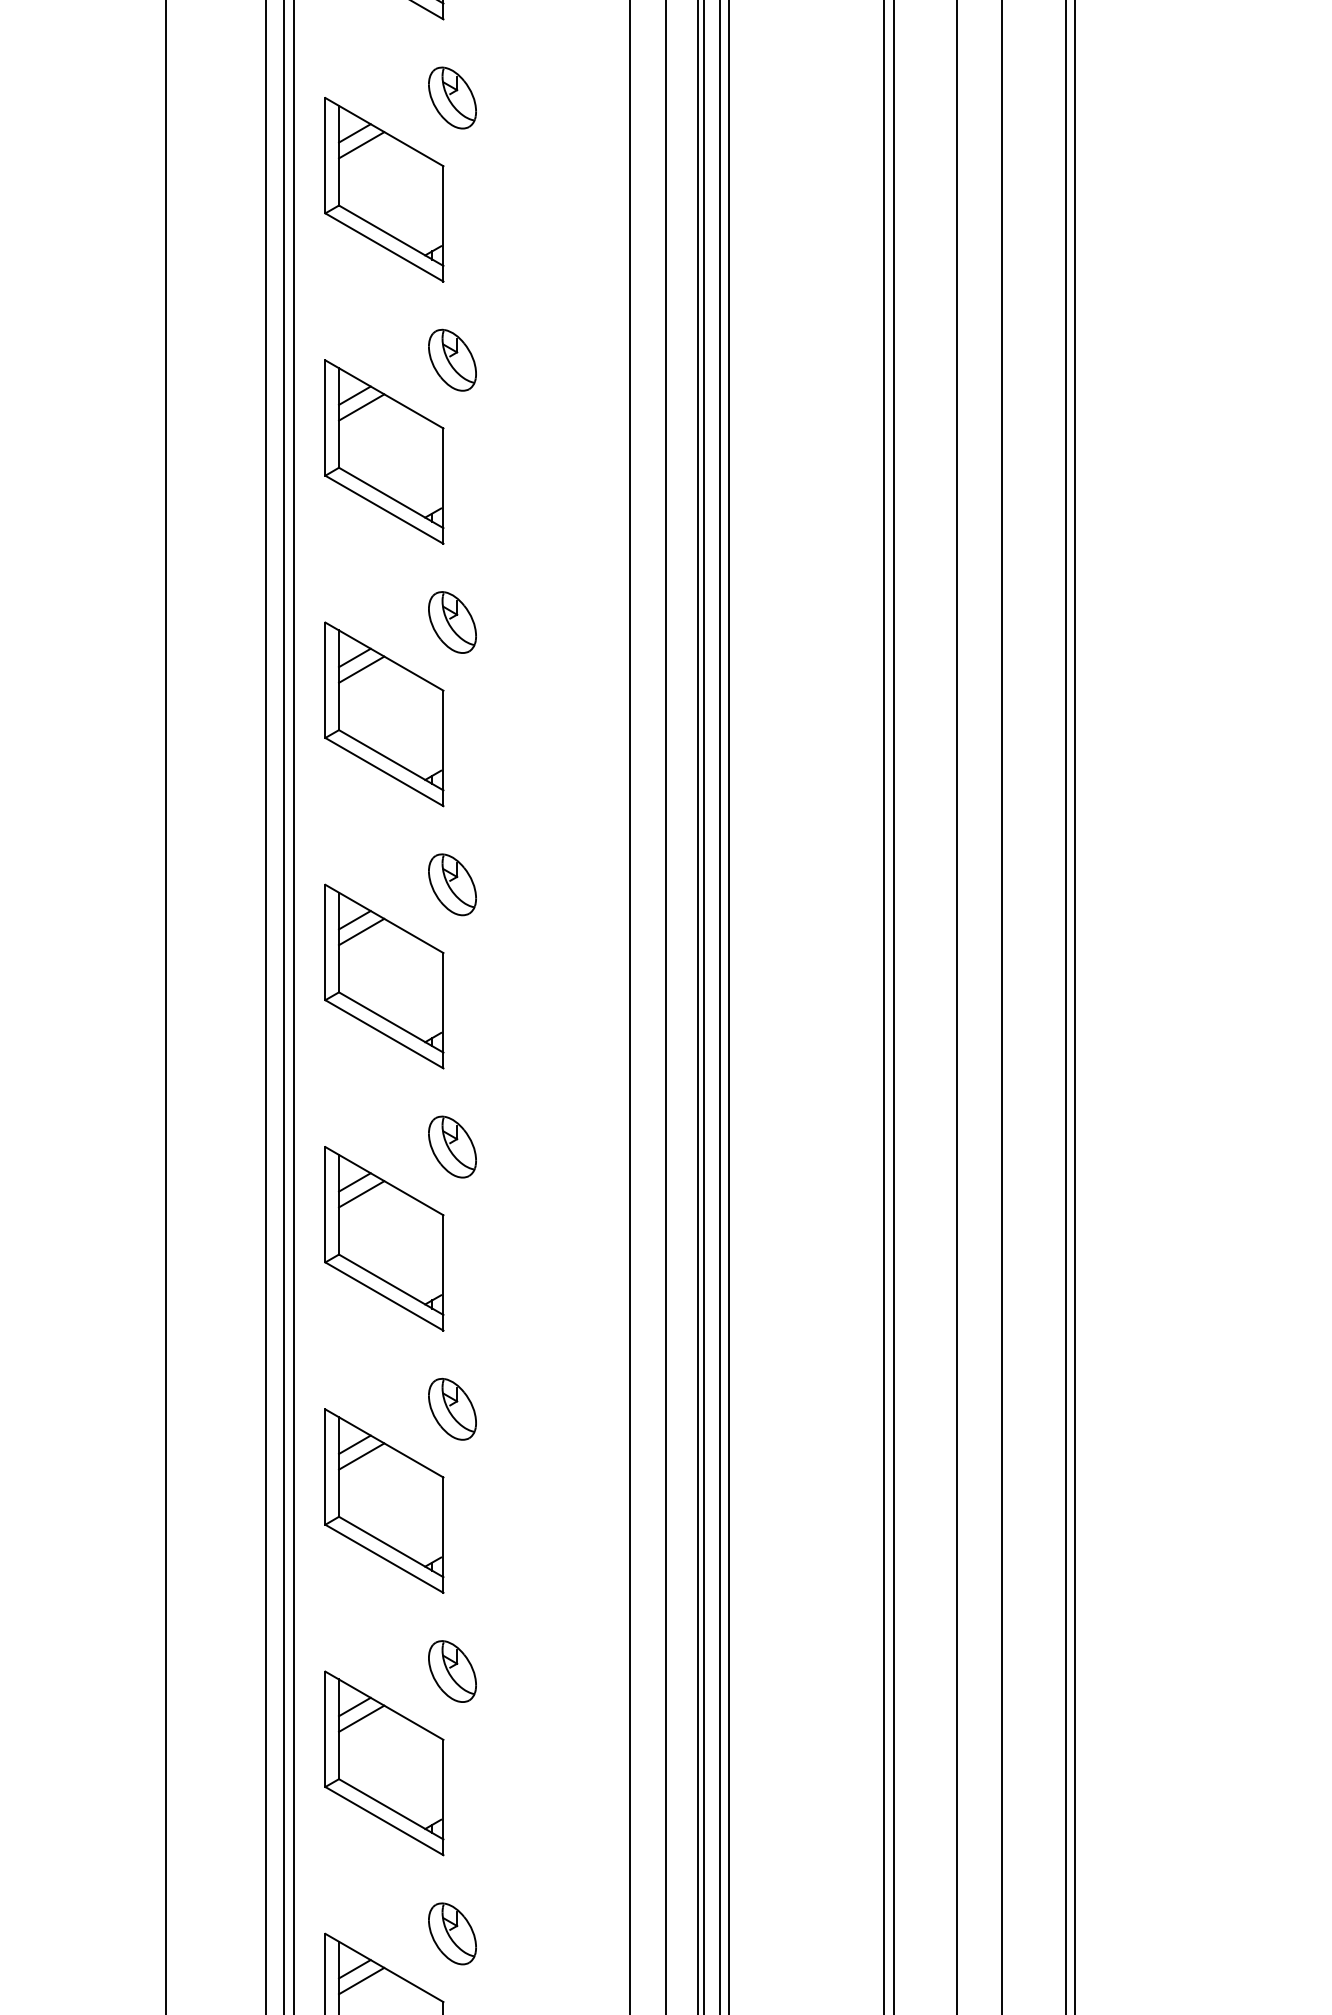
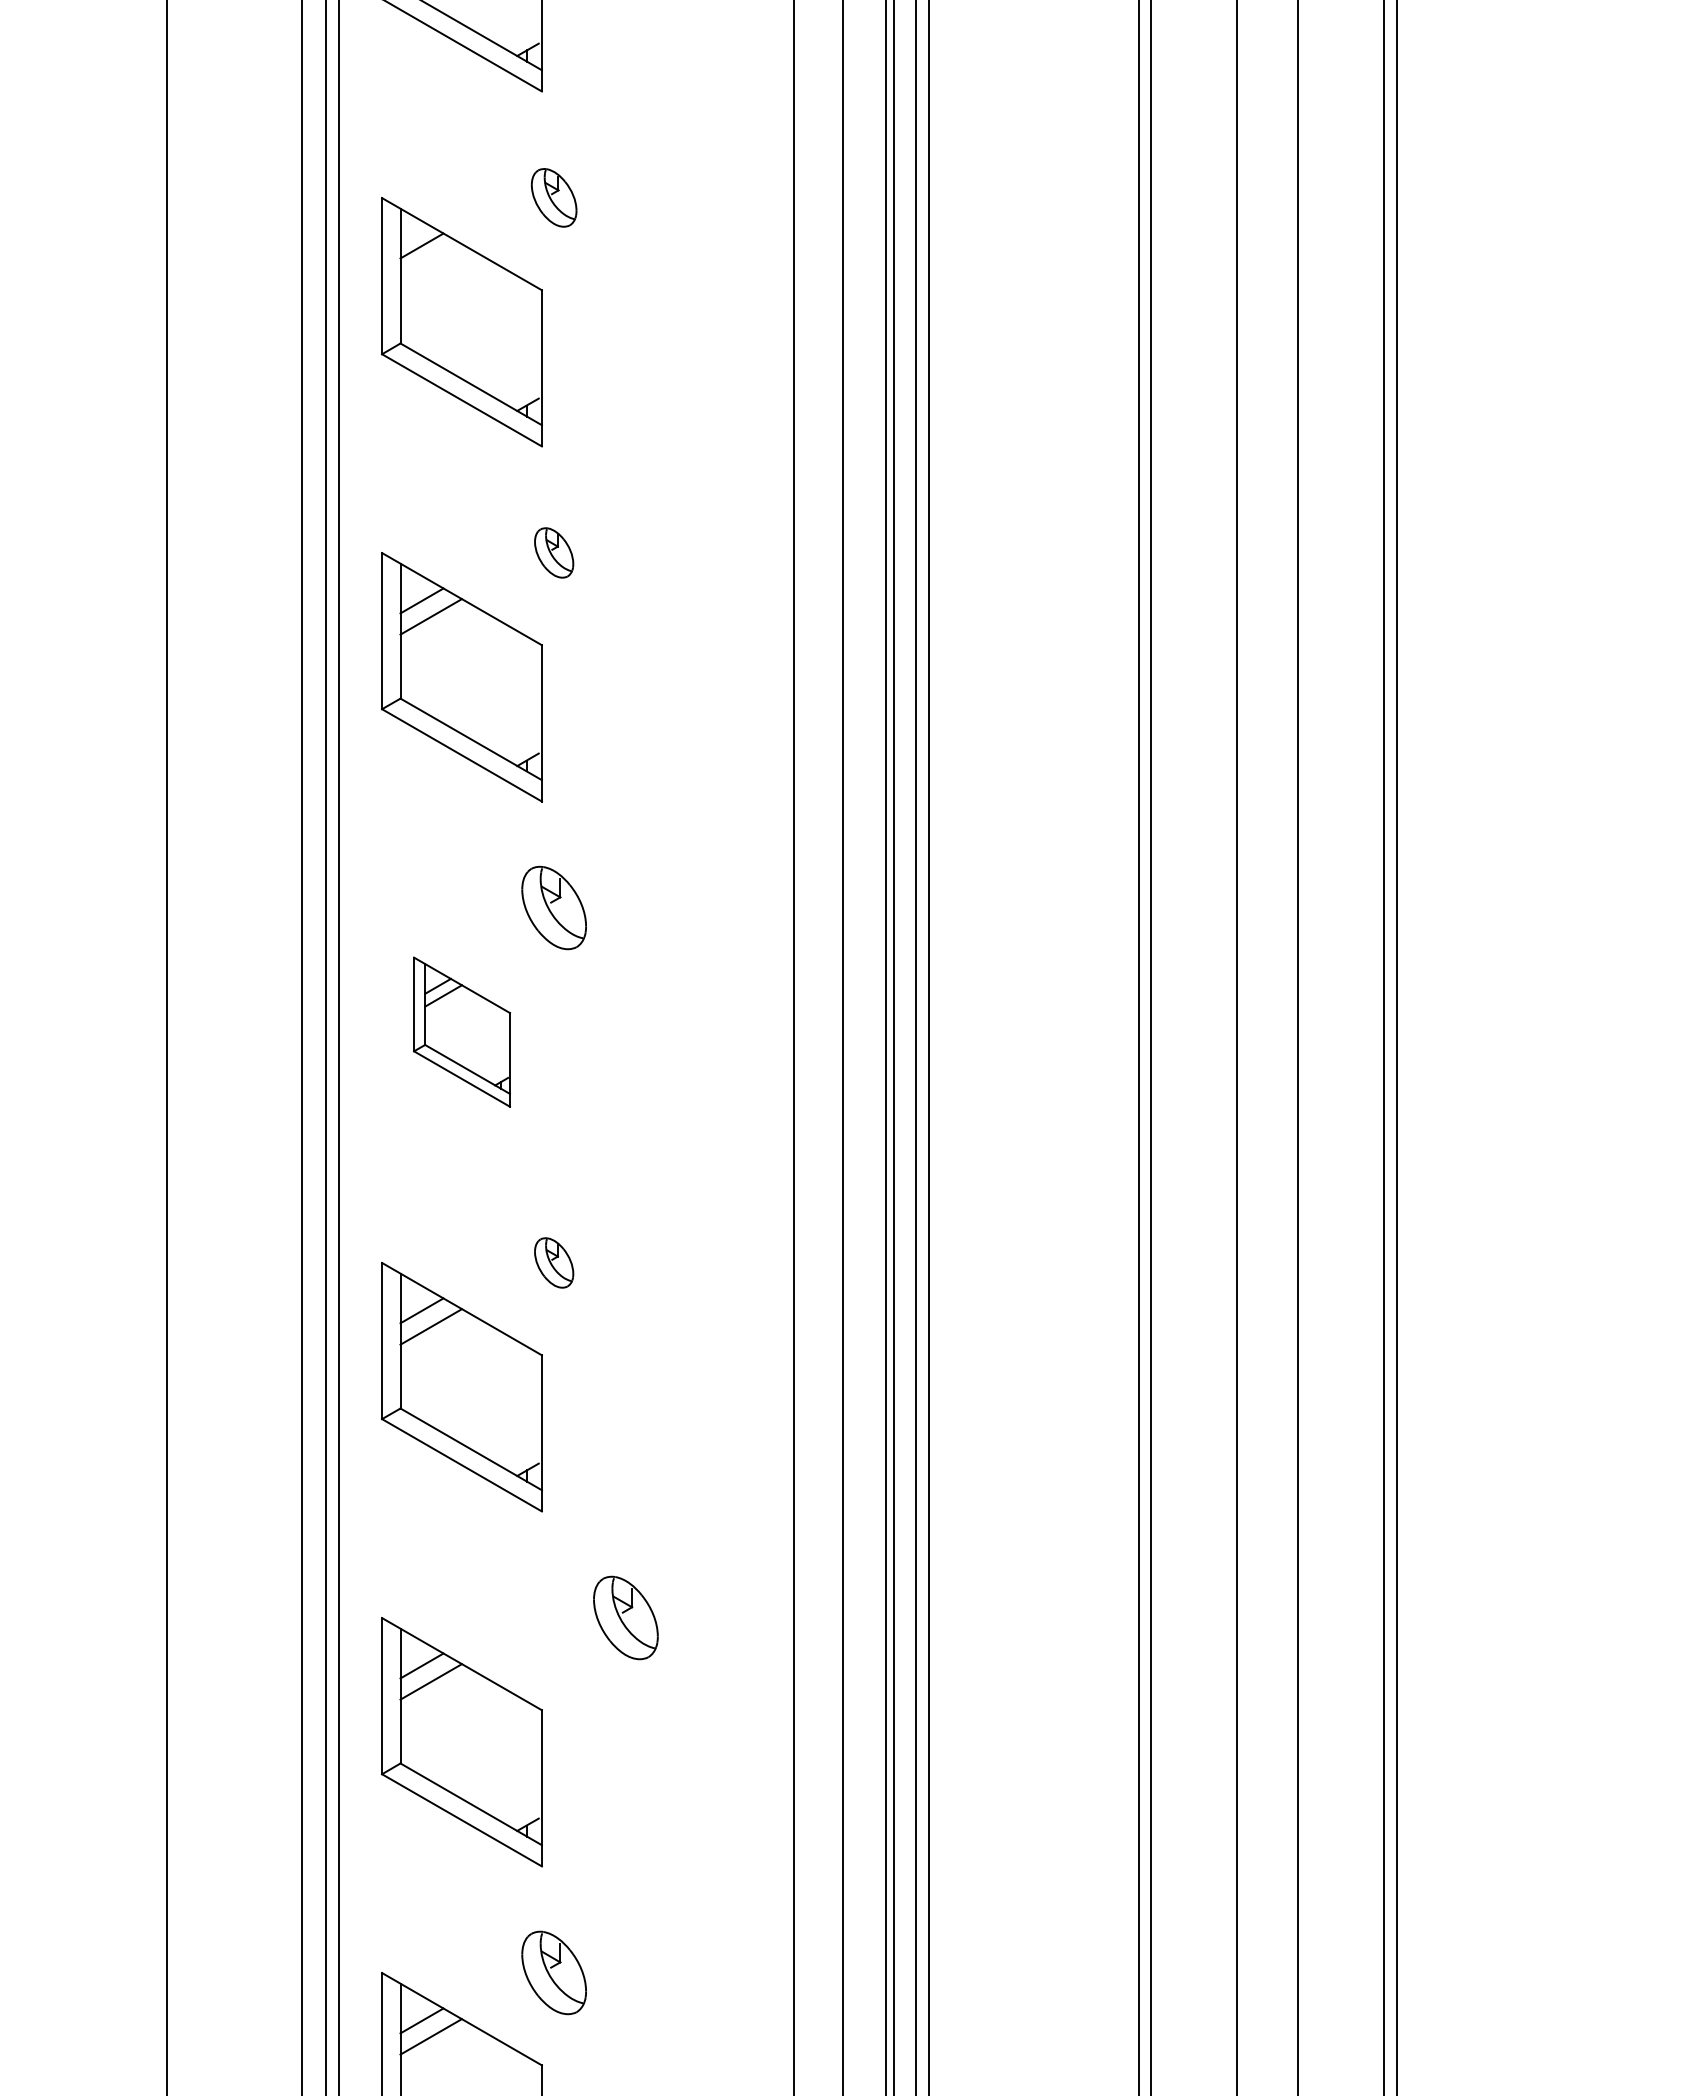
part: (452, 359) -> (554, 196), size x0.7
line: (361, 407) -> (430, 261), removed
part: (452, 622) -> (554, 552), size x0.6
part: (384, 976) -> (462, 1032), size x0.6
part: (452, 1146) -> (554, 1262), size x0.6
part: (452, 1408) -> (625, 1616), moved

